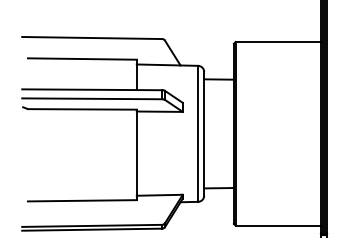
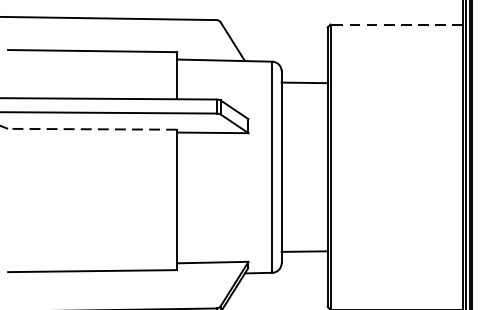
line: (278, 41) -> (396, 23), solid -> dashed
line: (81, 109) -> (91, 129), solid -> dashed

